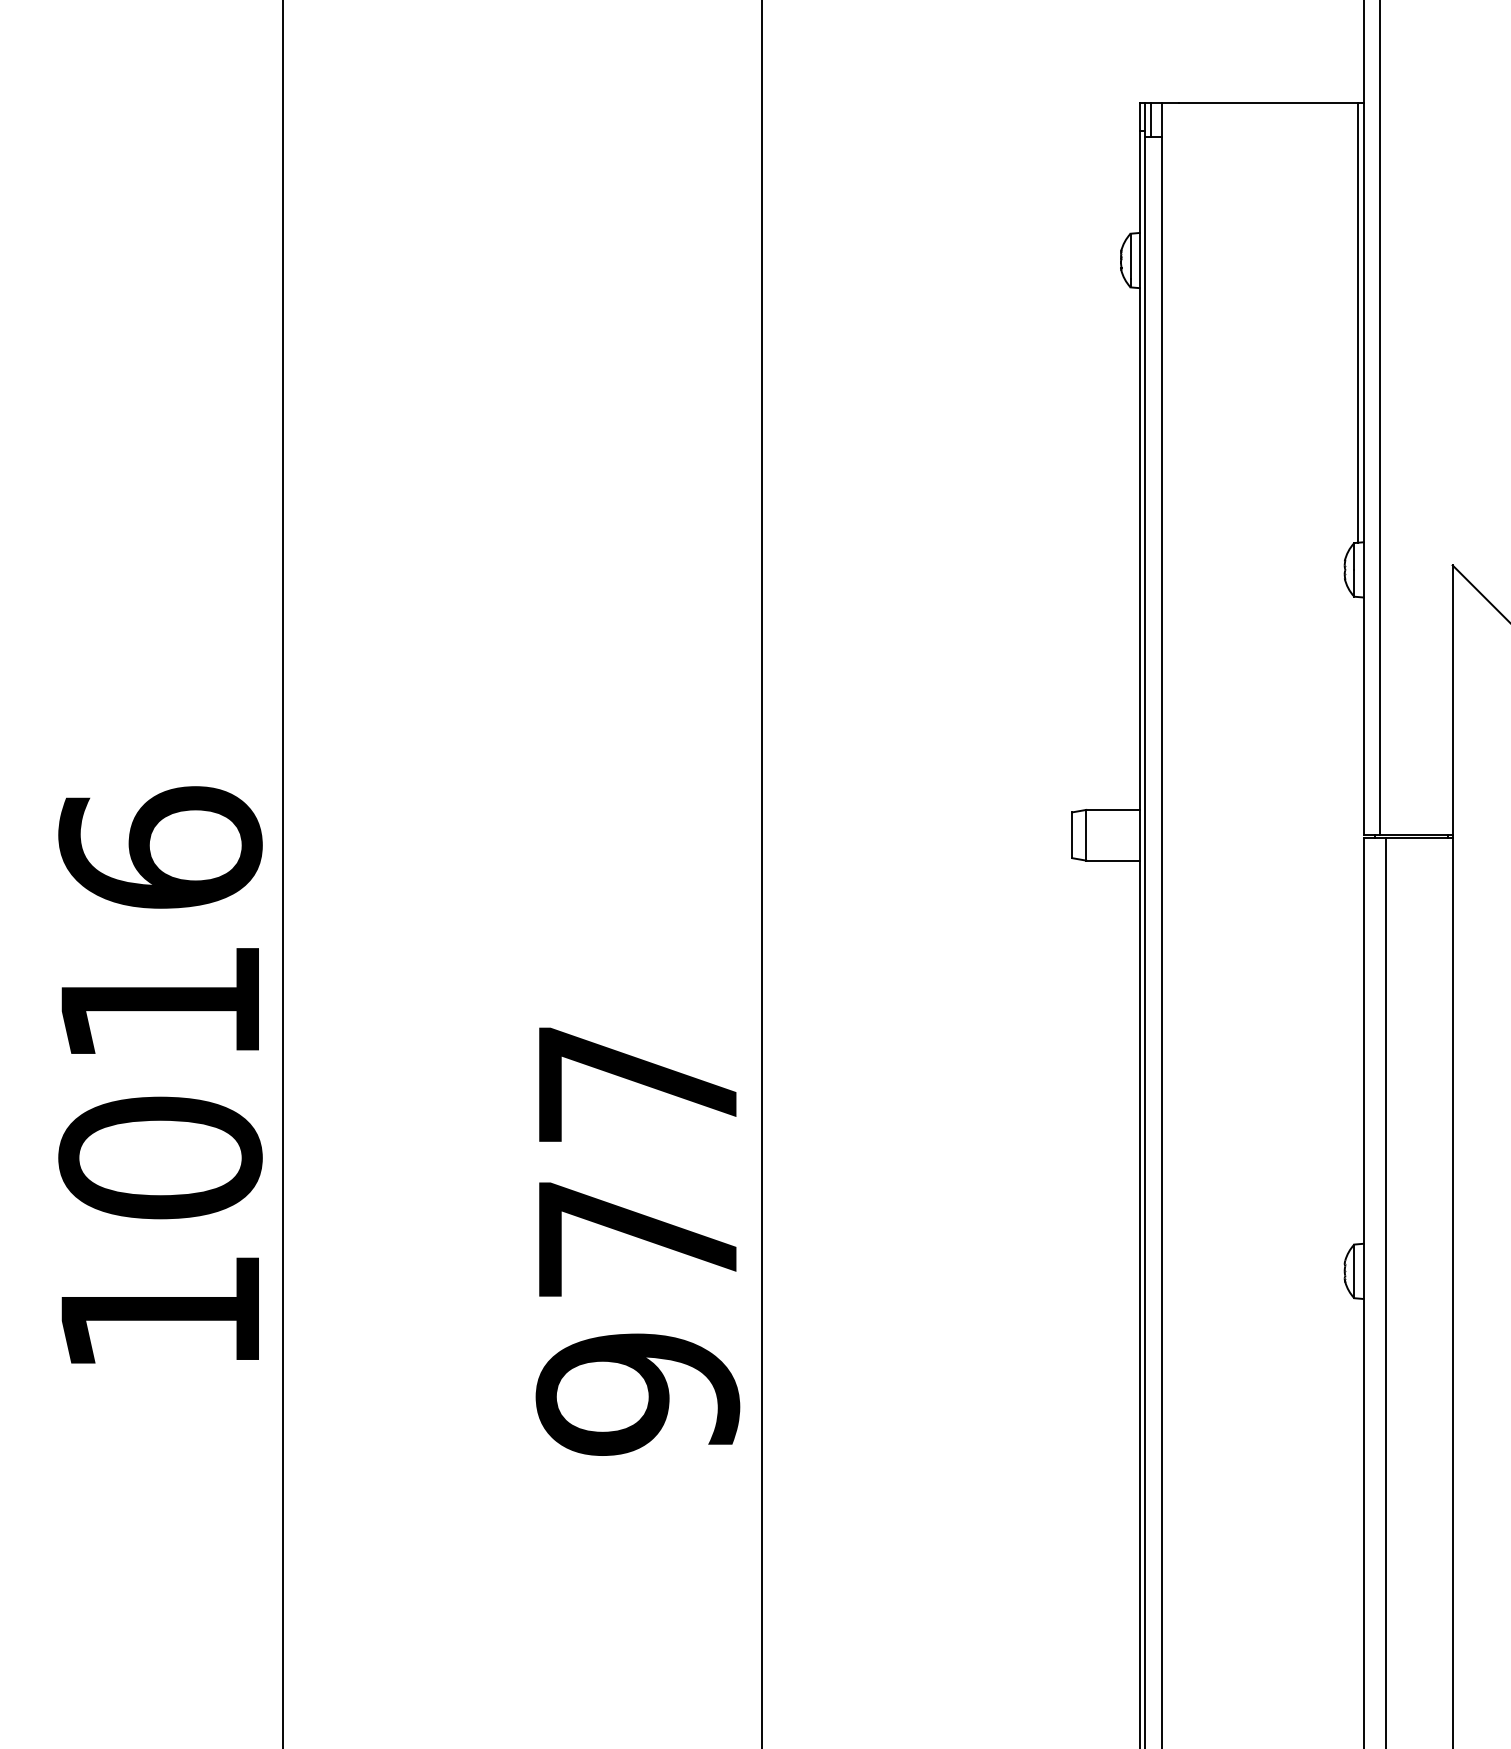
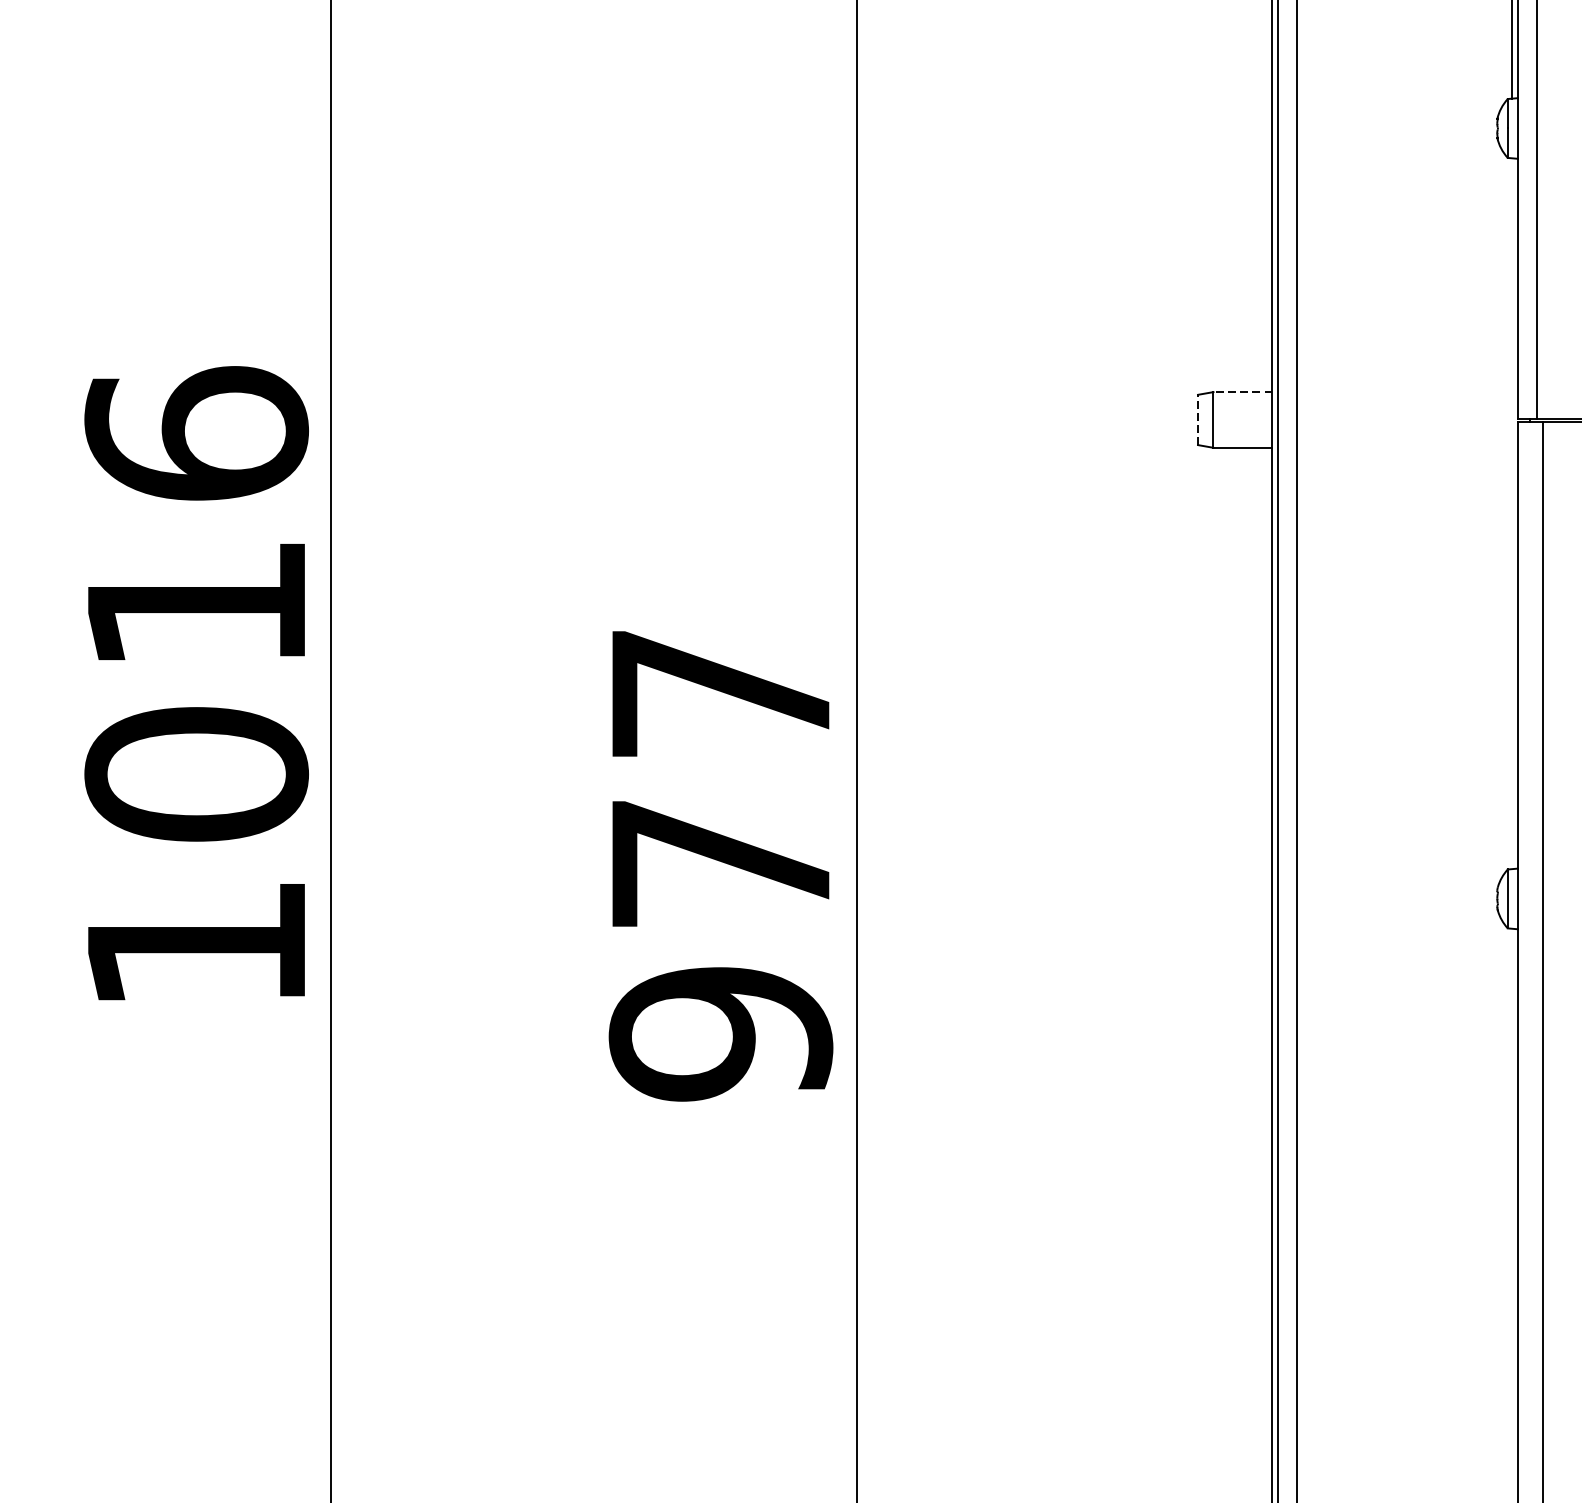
line: (1113, 809) -> (1243, 391), solid -> dashed
line: (1072, 835) -> (1198, 420), solid -> dashed

